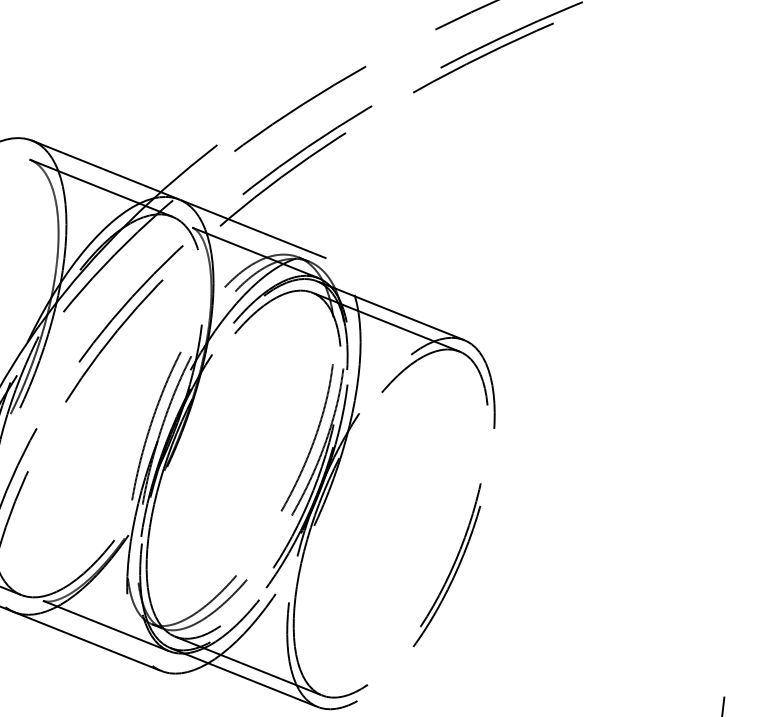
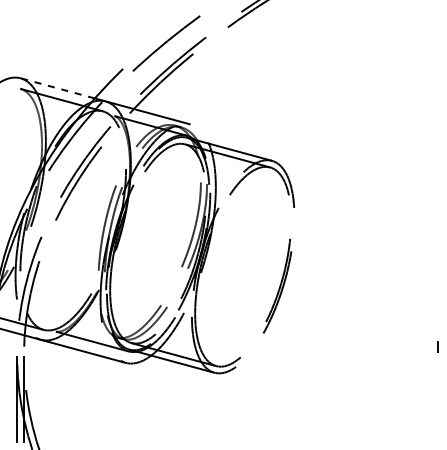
line: (96, 166) -> (57, 88), solid -> dashed

